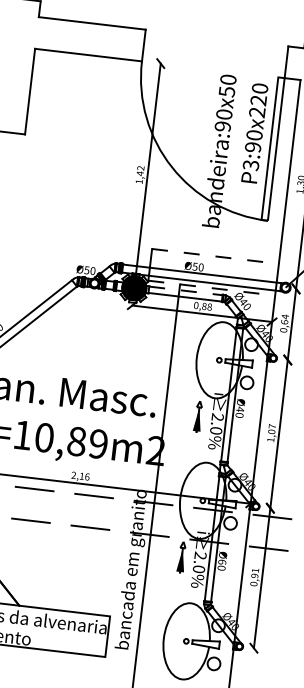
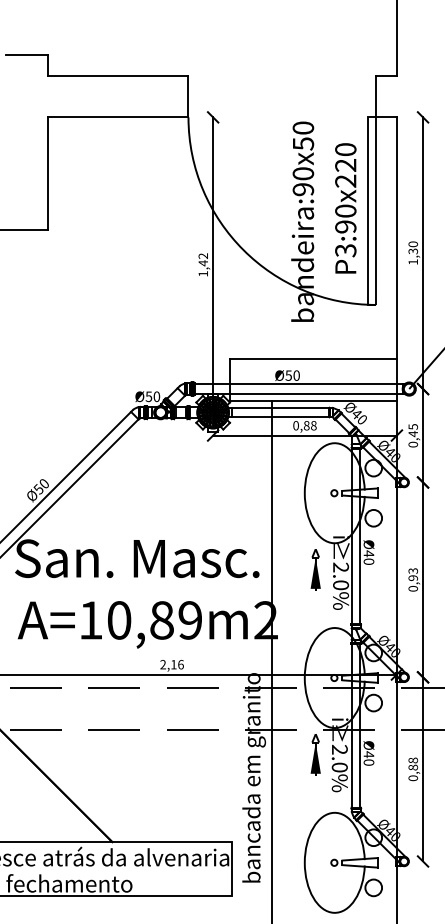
text: (254, 133) -> (345, 208), moved
line: (216, 256) -> (314, 359), dashed -> solid
line: (212, 287) -> (314, 400), dashed -> solid
line: (185, 291) -> (280, 408), dashed -> solid
text: (285, 319) -> (413, 430), 0,64 -> 0,45
text: (271, 432) -> (413, 579), 1,07 -> 0,93
text: (221, 561) -> (368, 754), Ø60 -> Ø40
text: (255, 572) -> (413, 763), 0,91 -> 0,88

